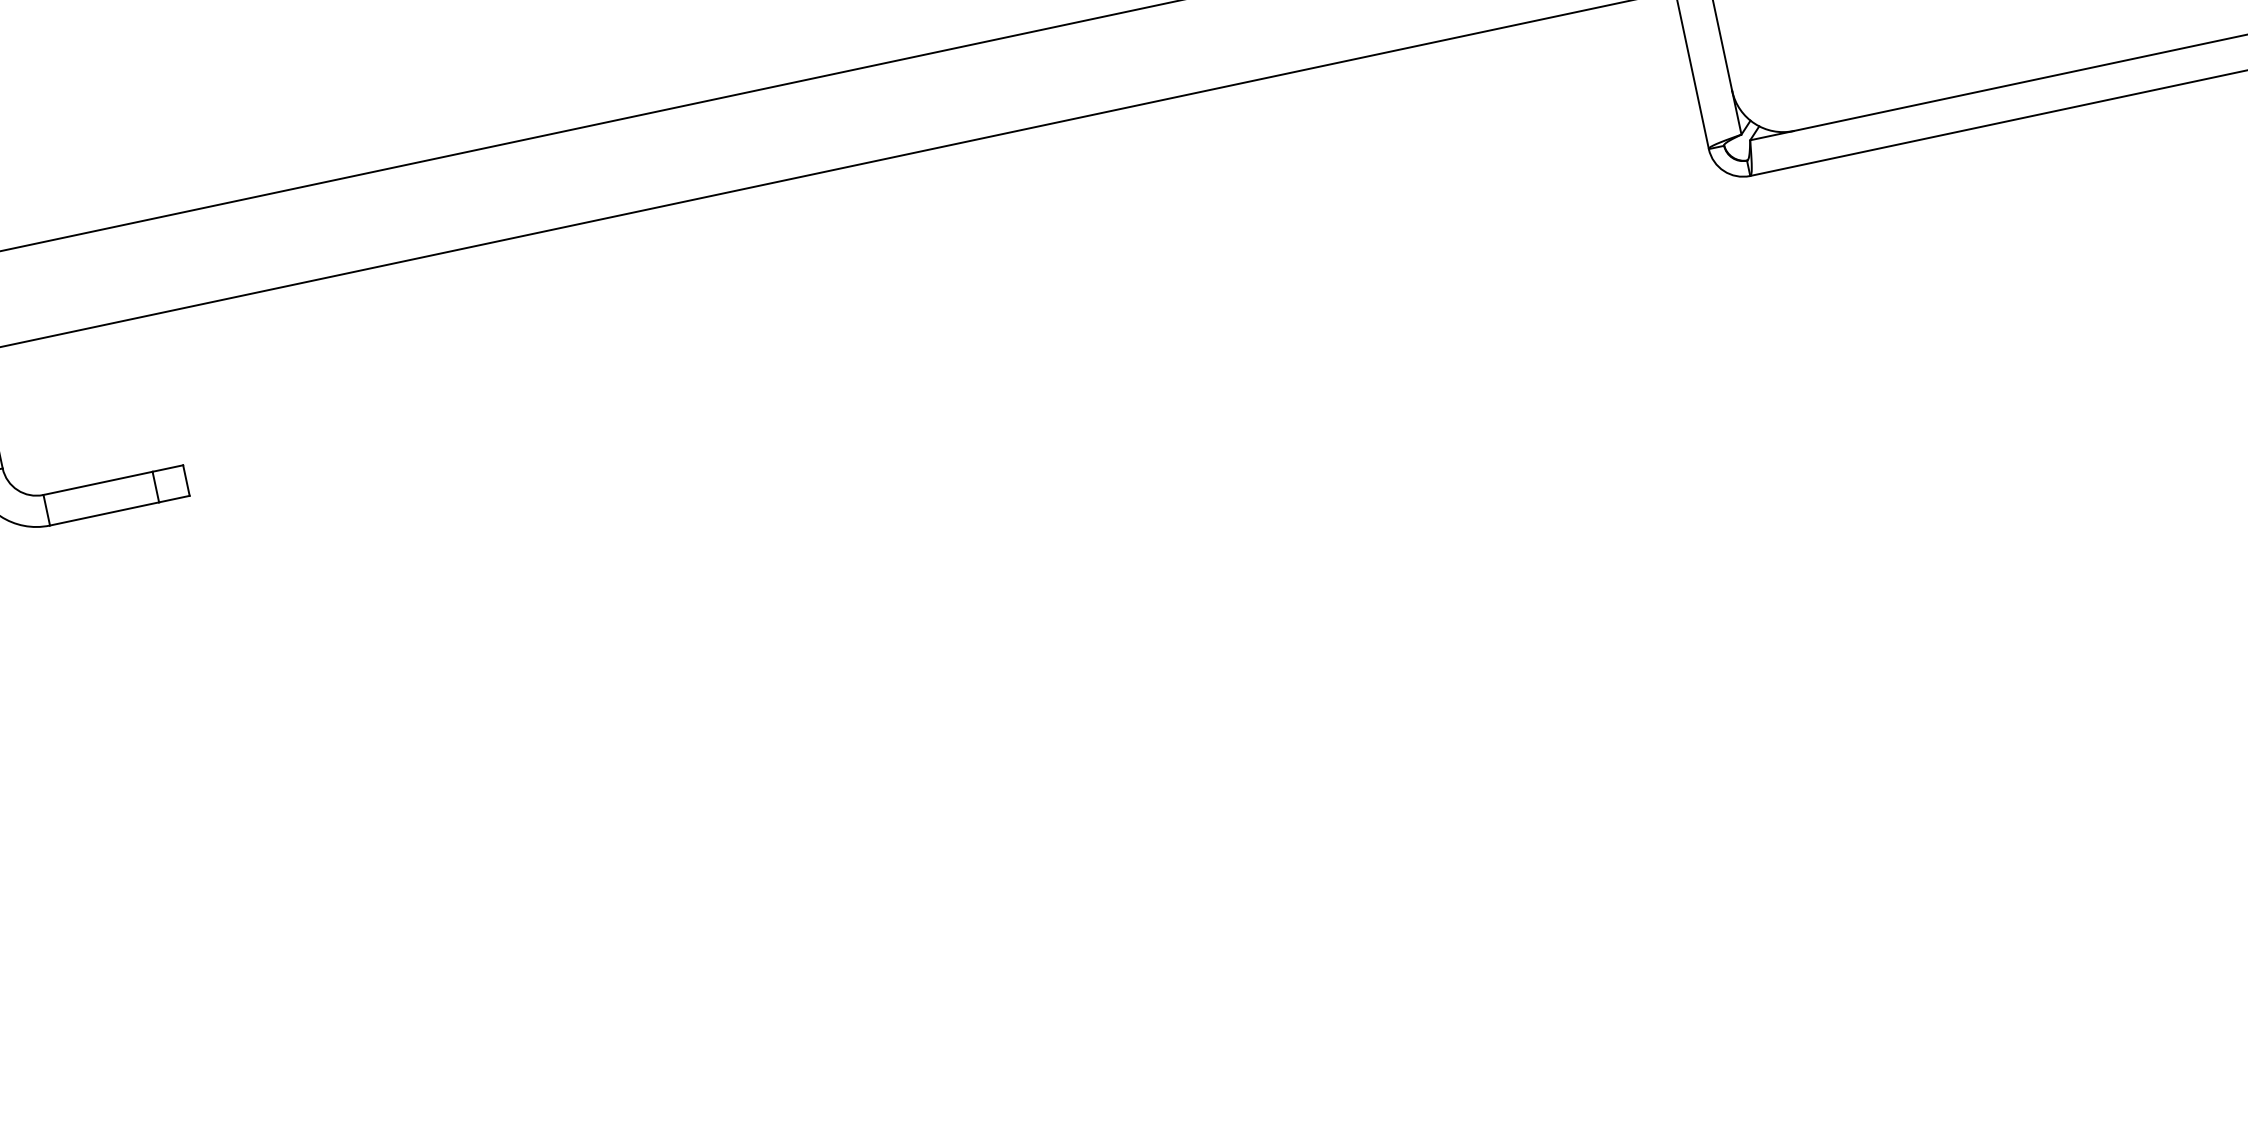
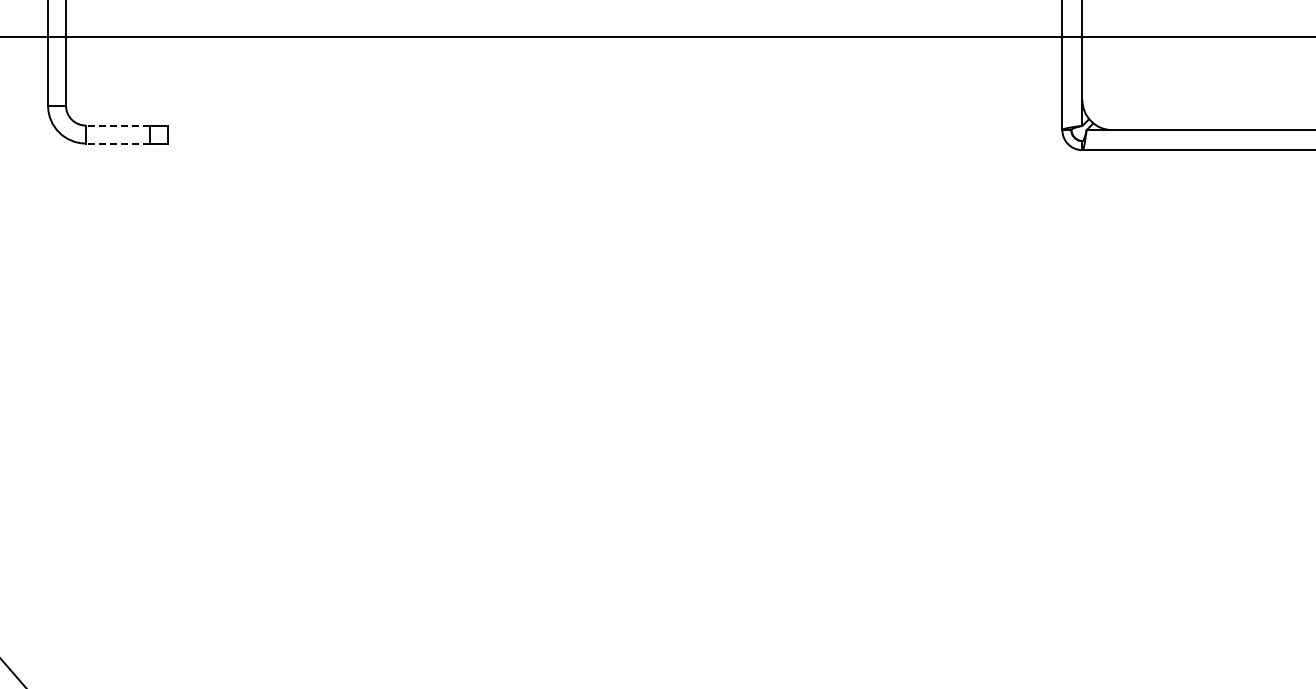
line: (97, 483) -> (117, 125), solid -> dashed
line: (103, 514) -> (117, 143), solid -> dashed

